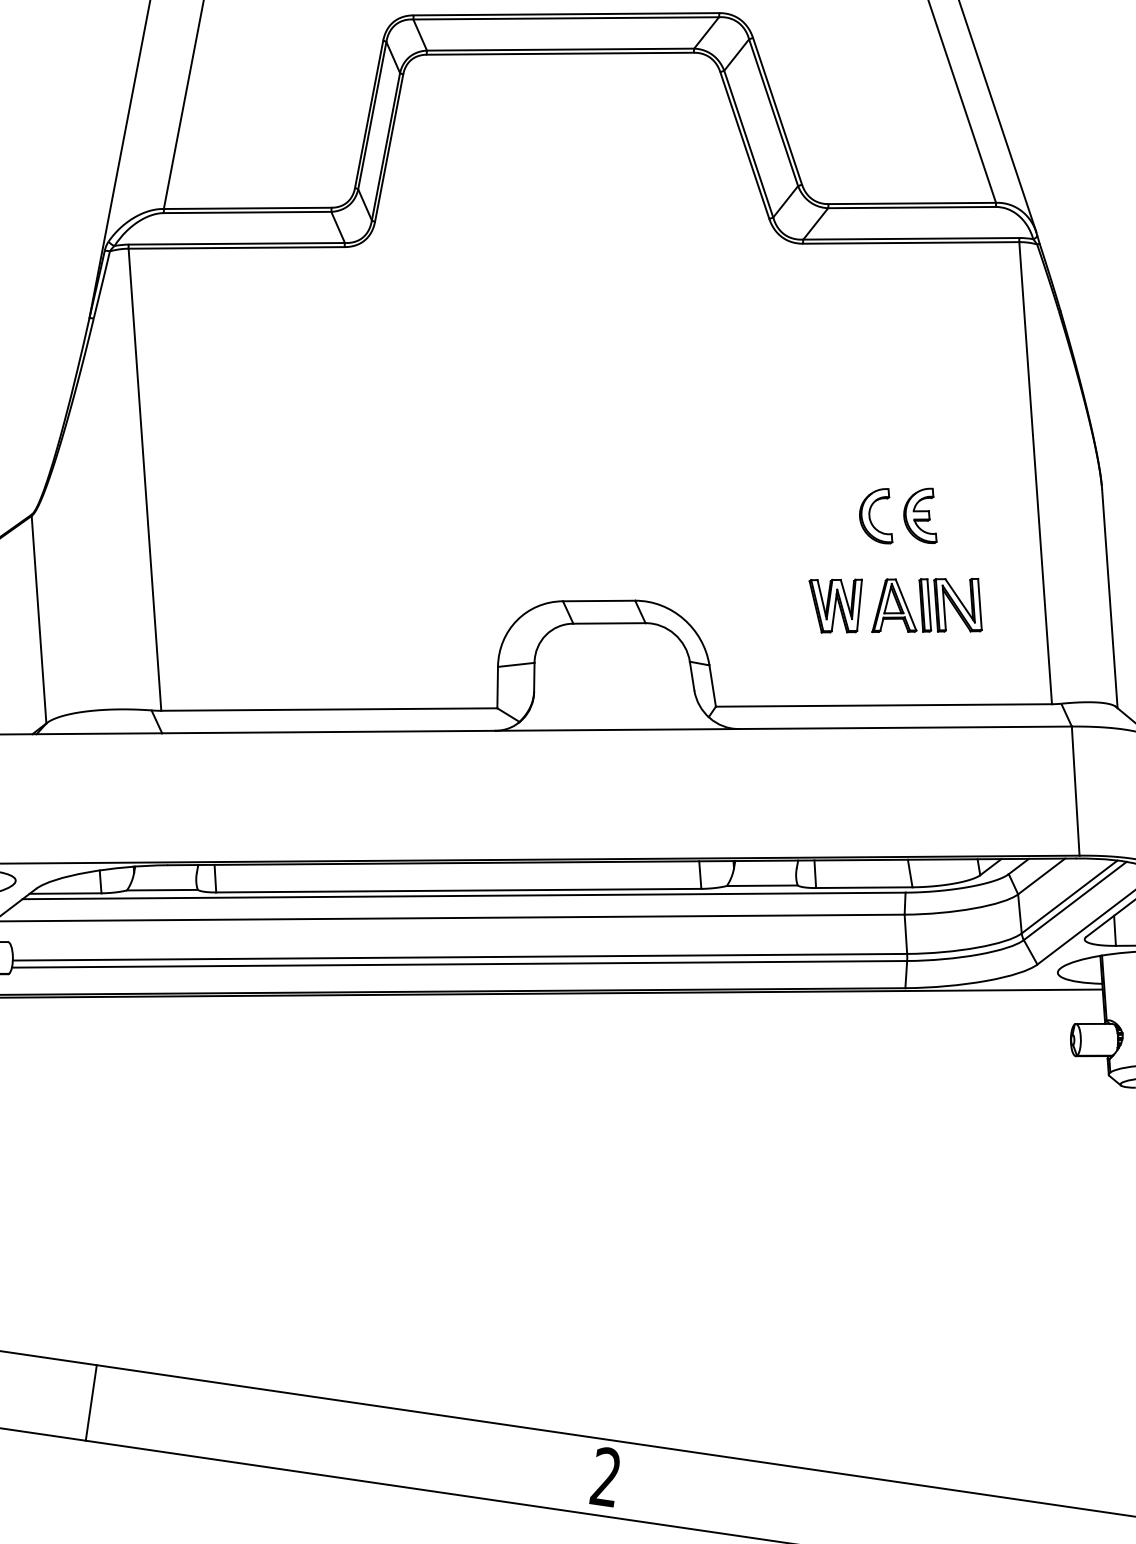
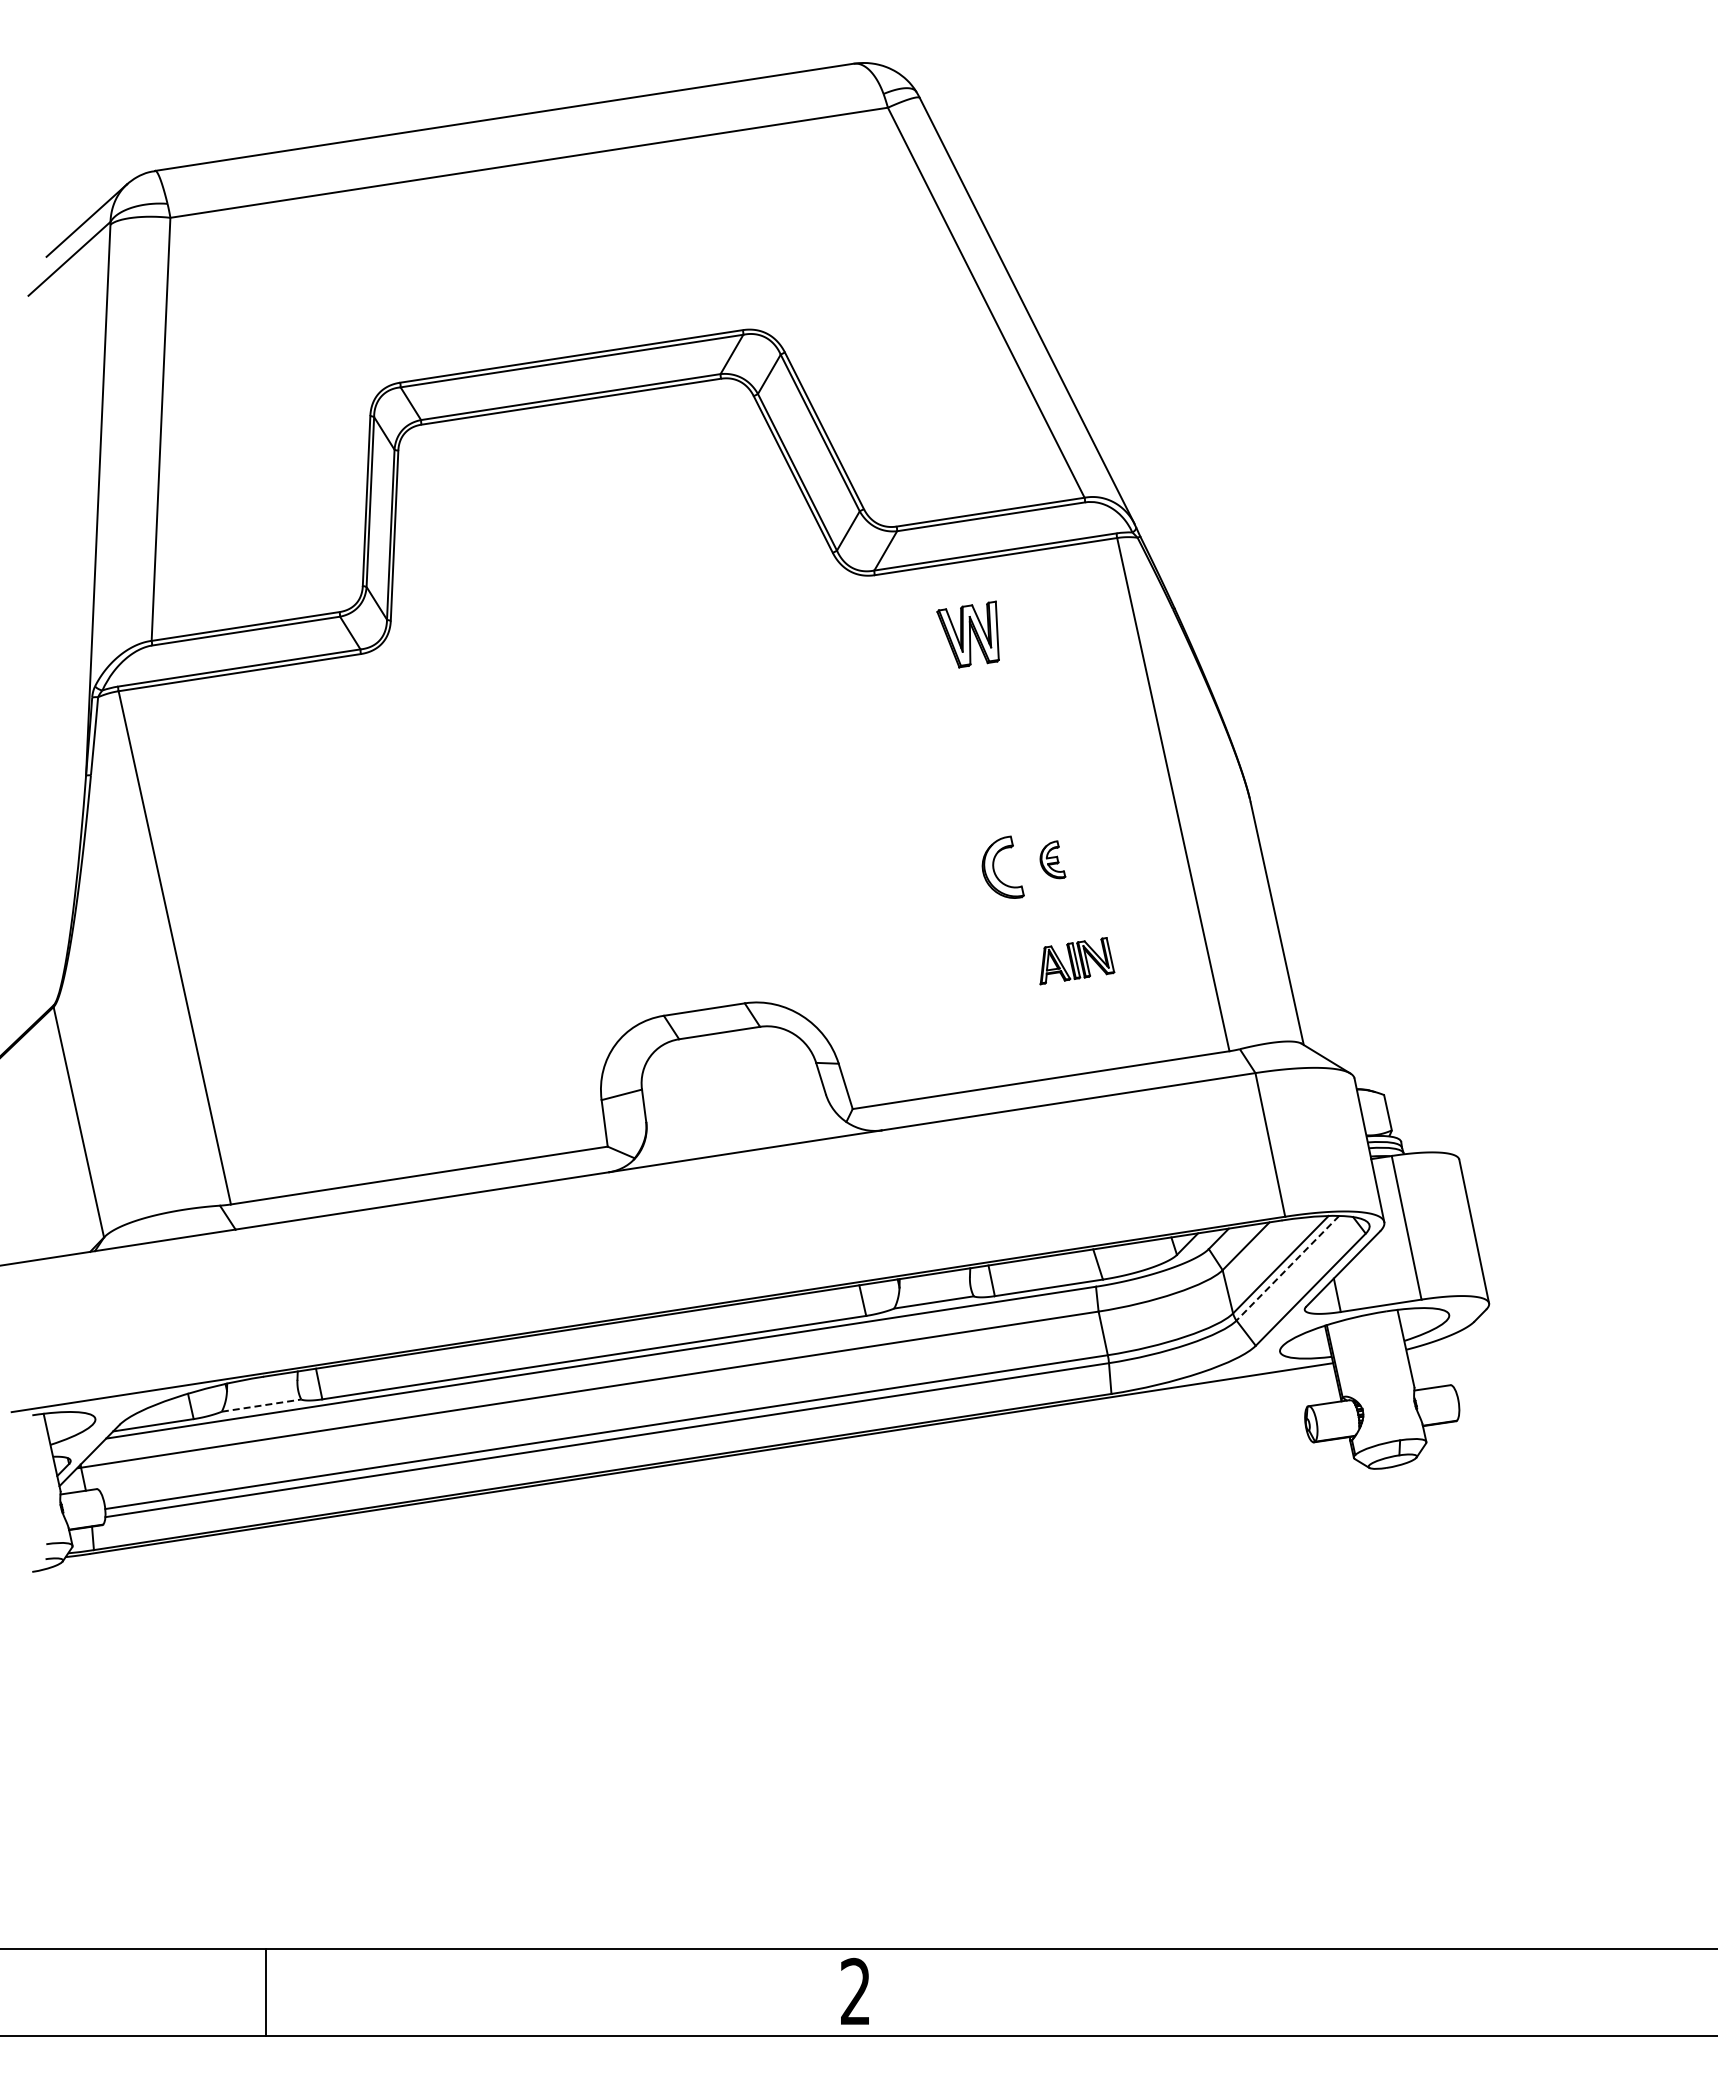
part: (921, 514) -> (1052, 859), size x0.6
part: (833, 604) -> (967, 634), moved
part: (930, 605) -> (1077, 960), size x0.6
line: (163, 890) -> (262, 1405), solid -> dashed
line: (1074, 901) -> (1287, 1268), solid -> dashed

